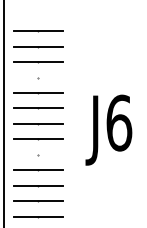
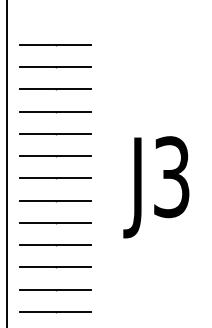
line: (38, 77) -> (55, 111), added
text: (119, 122) -> (172, 176), J6 -> J3
line: (38, 154) -> (55, 222), added

